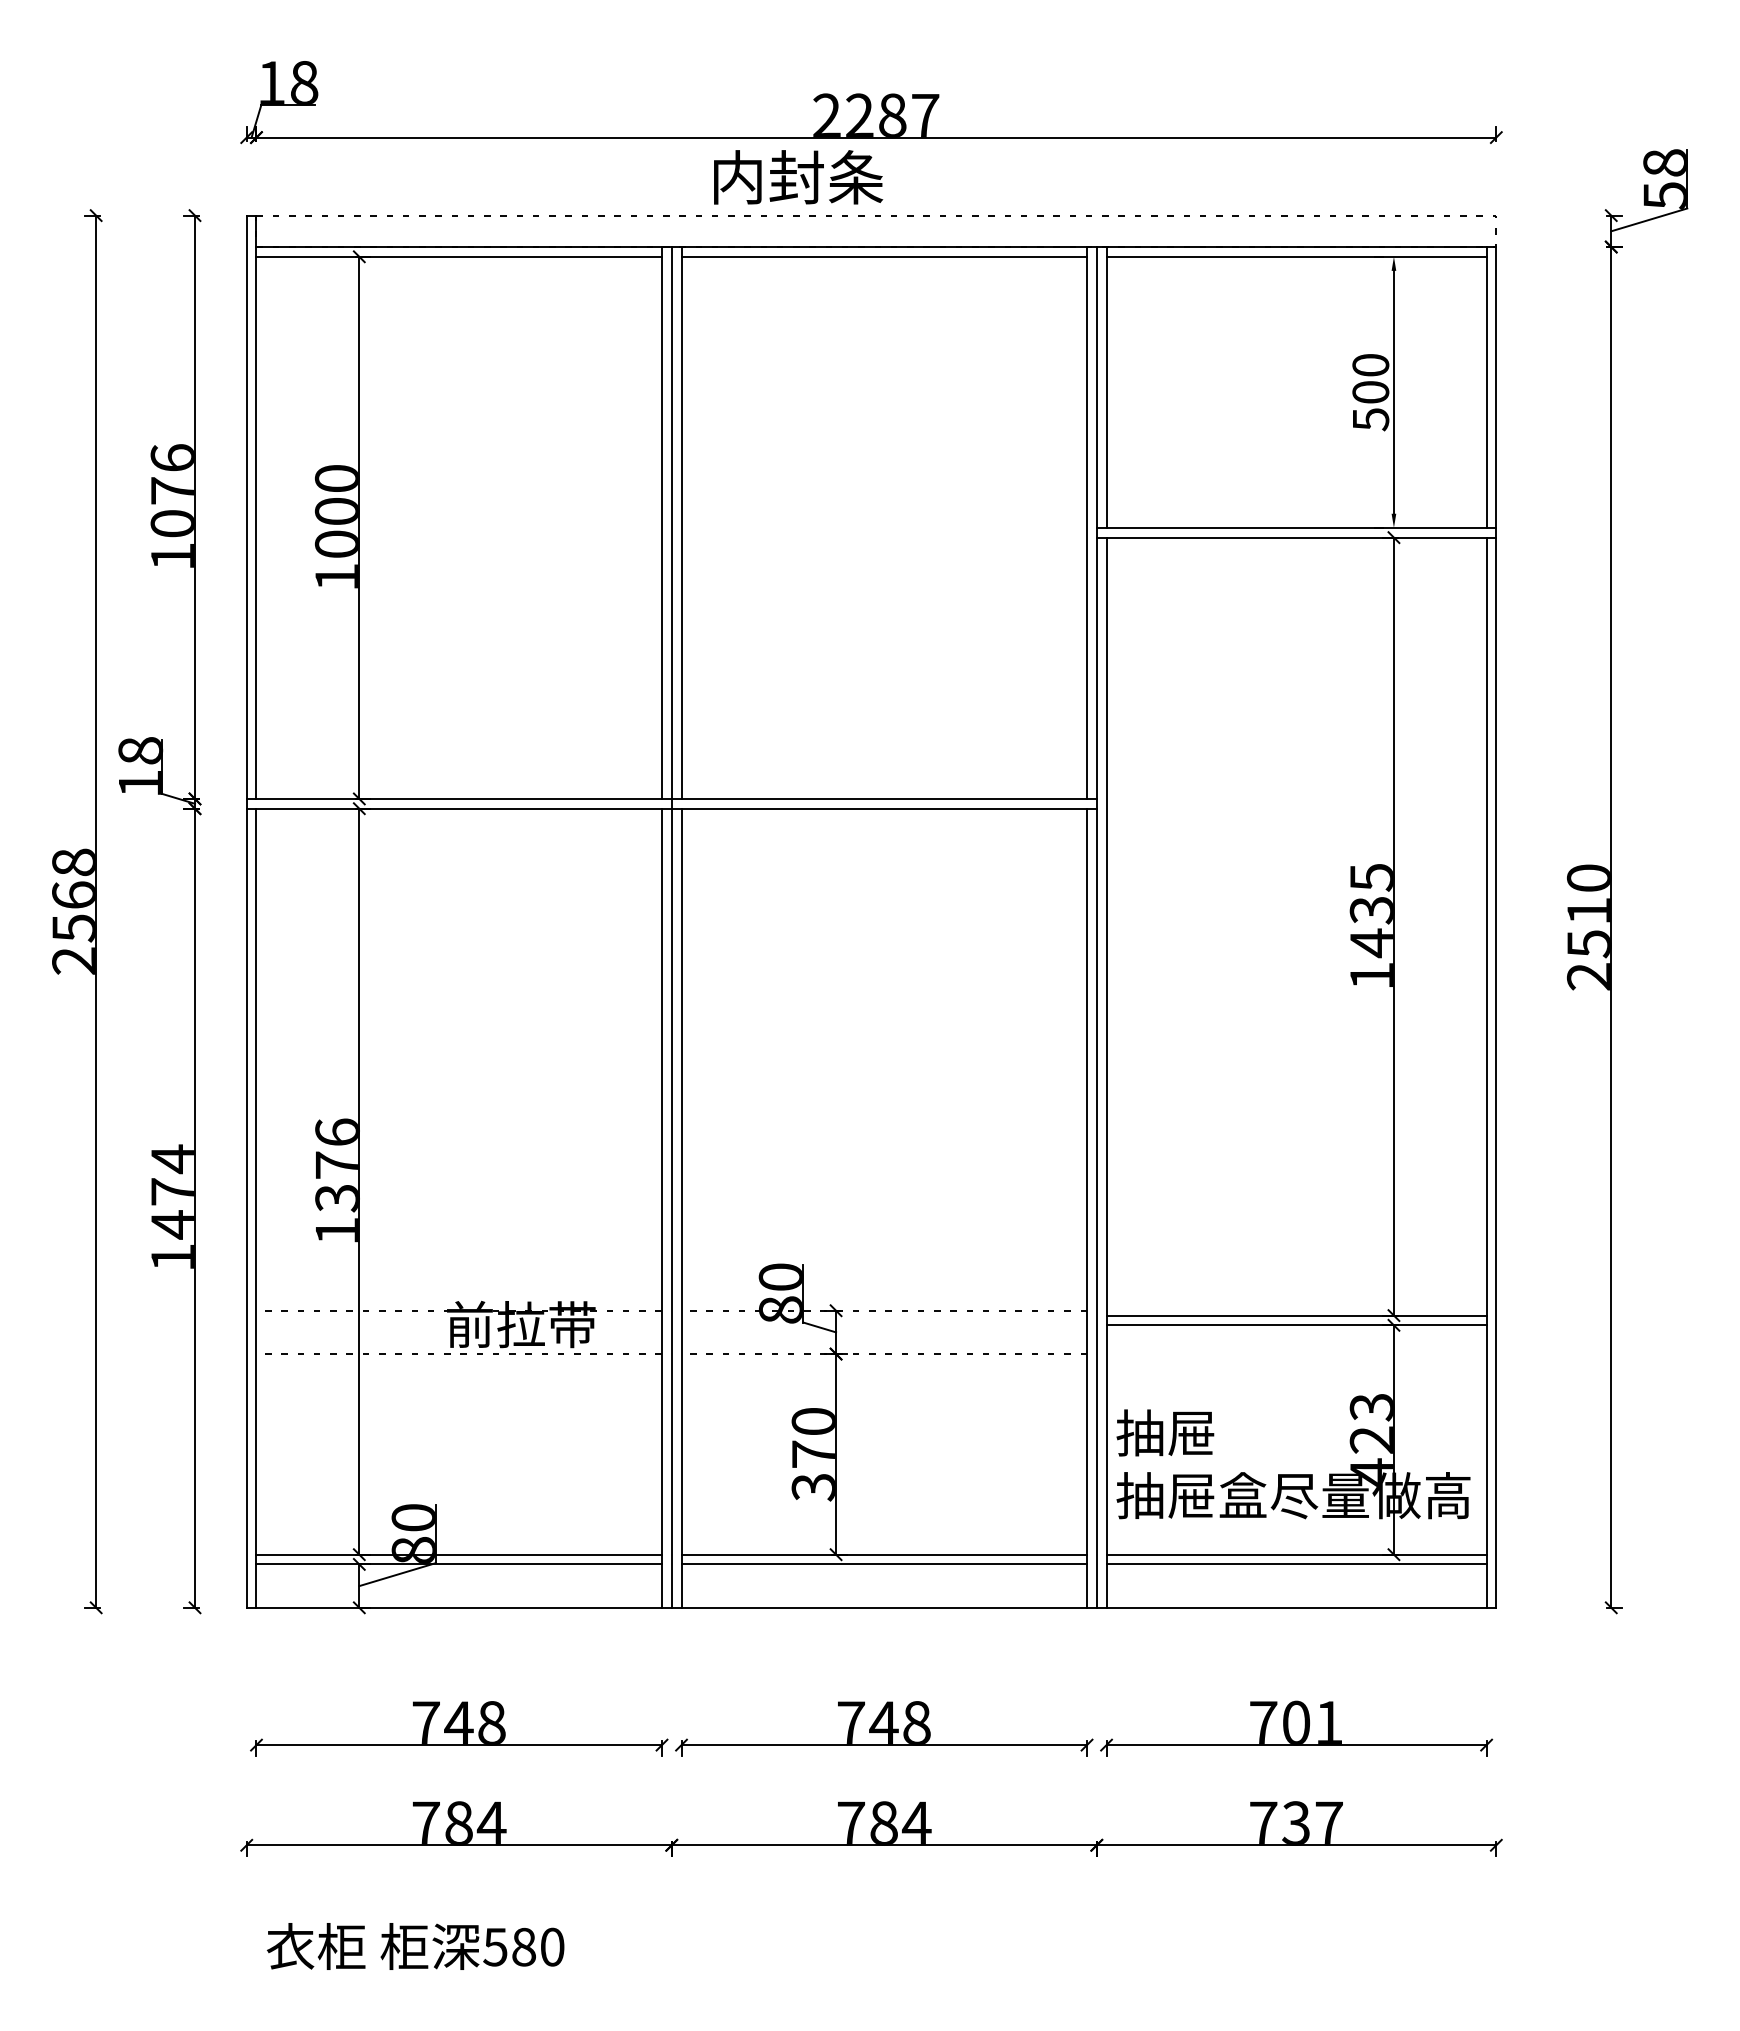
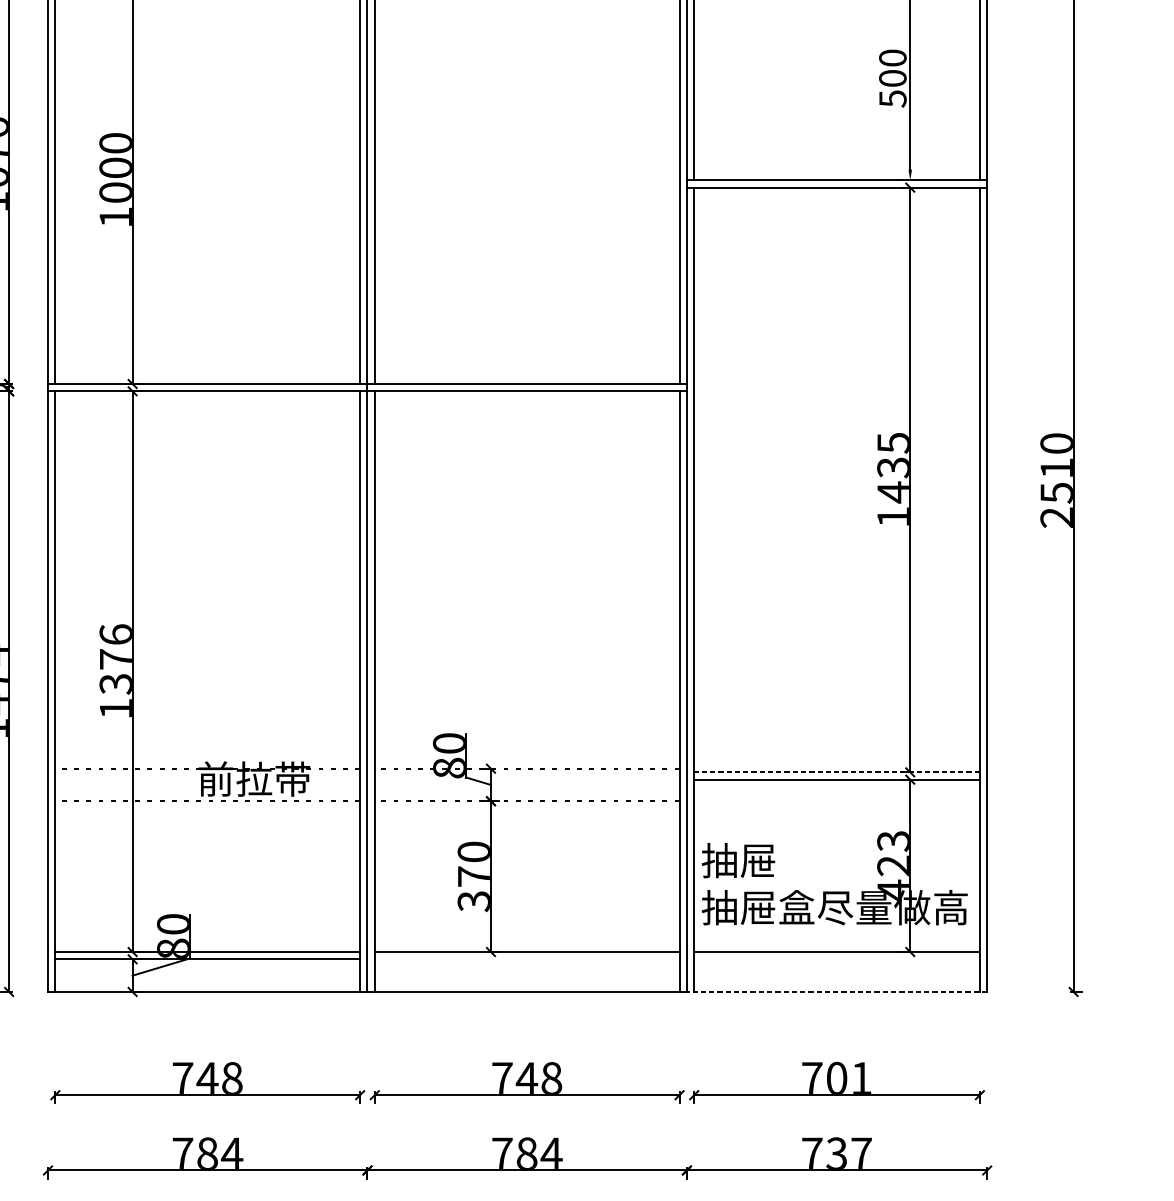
line: (1296, 1315) -> (837, 772), solid -> dashed
line: (884, 1564) -> (527, 959), removed
line: (1296, 1564) -> (837, 959), removed
line: (1296, 1607) -> (837, 991), solid -> dashed

